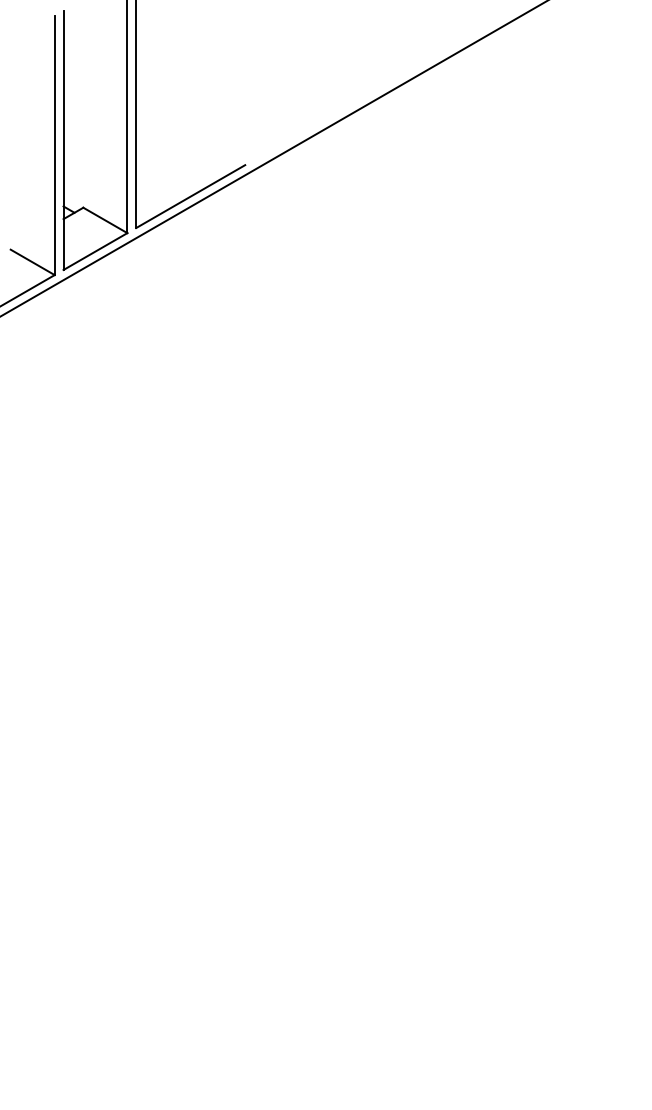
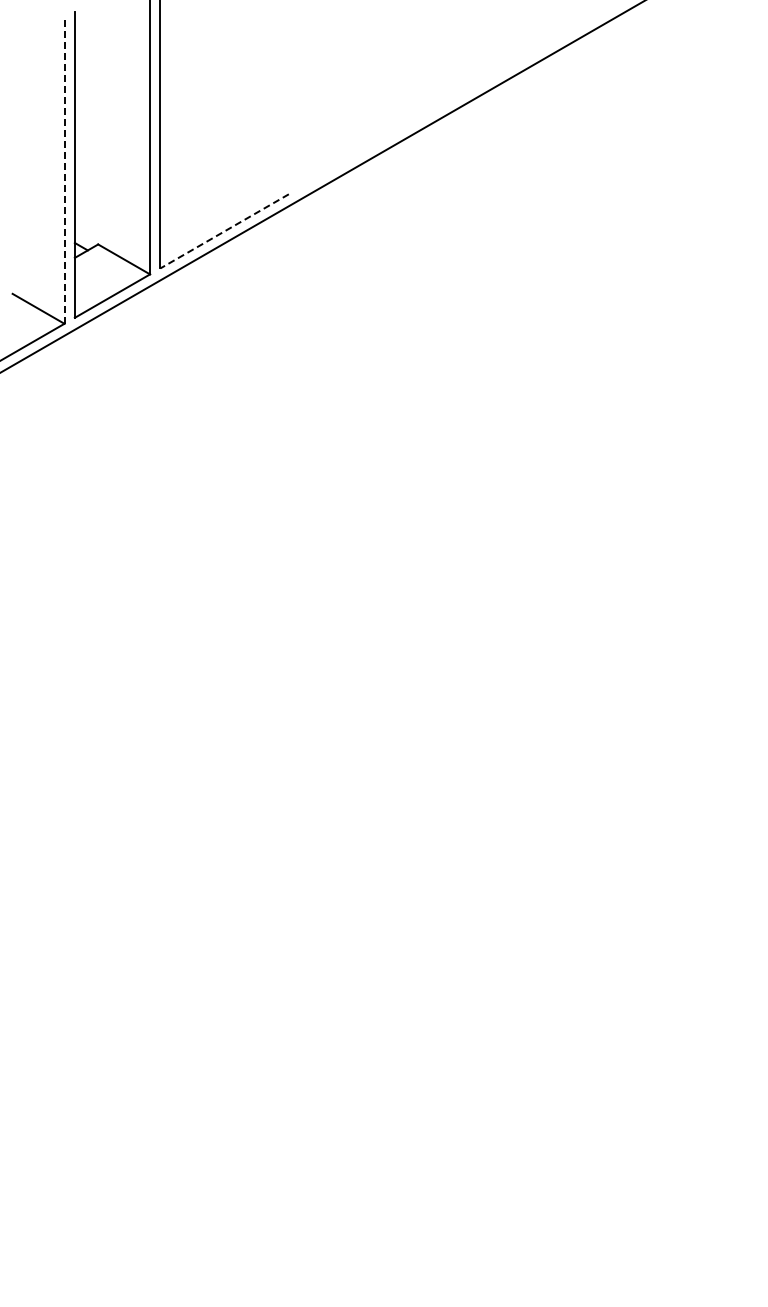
line: (54, 145) -> (64, 171), solid -> dashed
line: (190, 196) -> (224, 231), solid -> dashed

